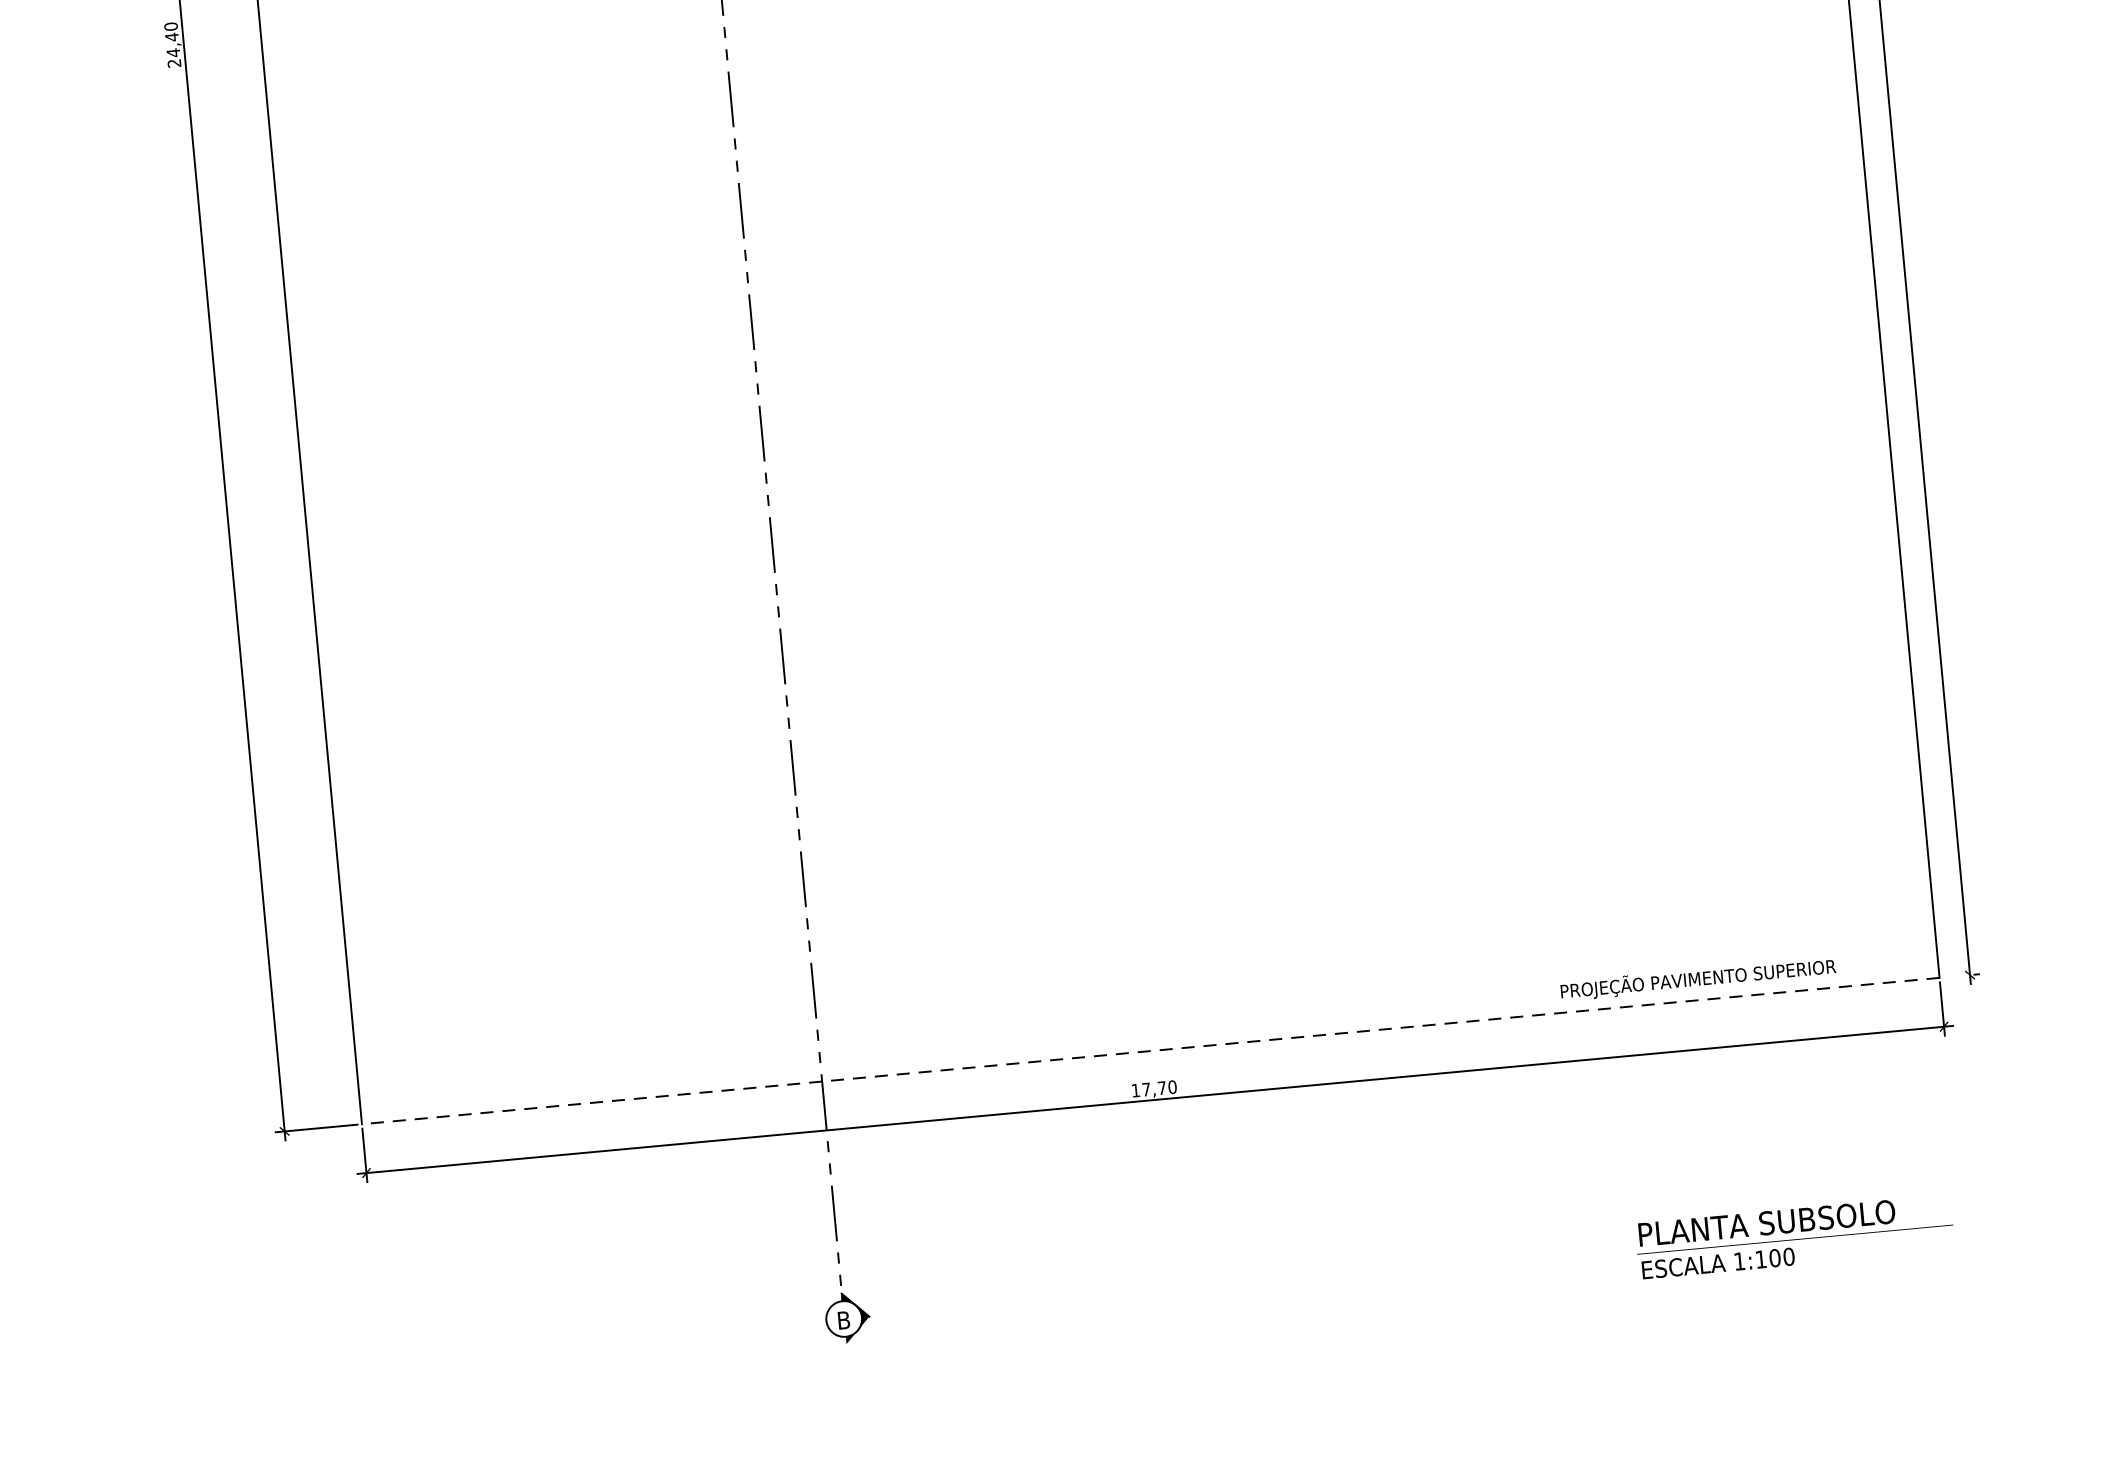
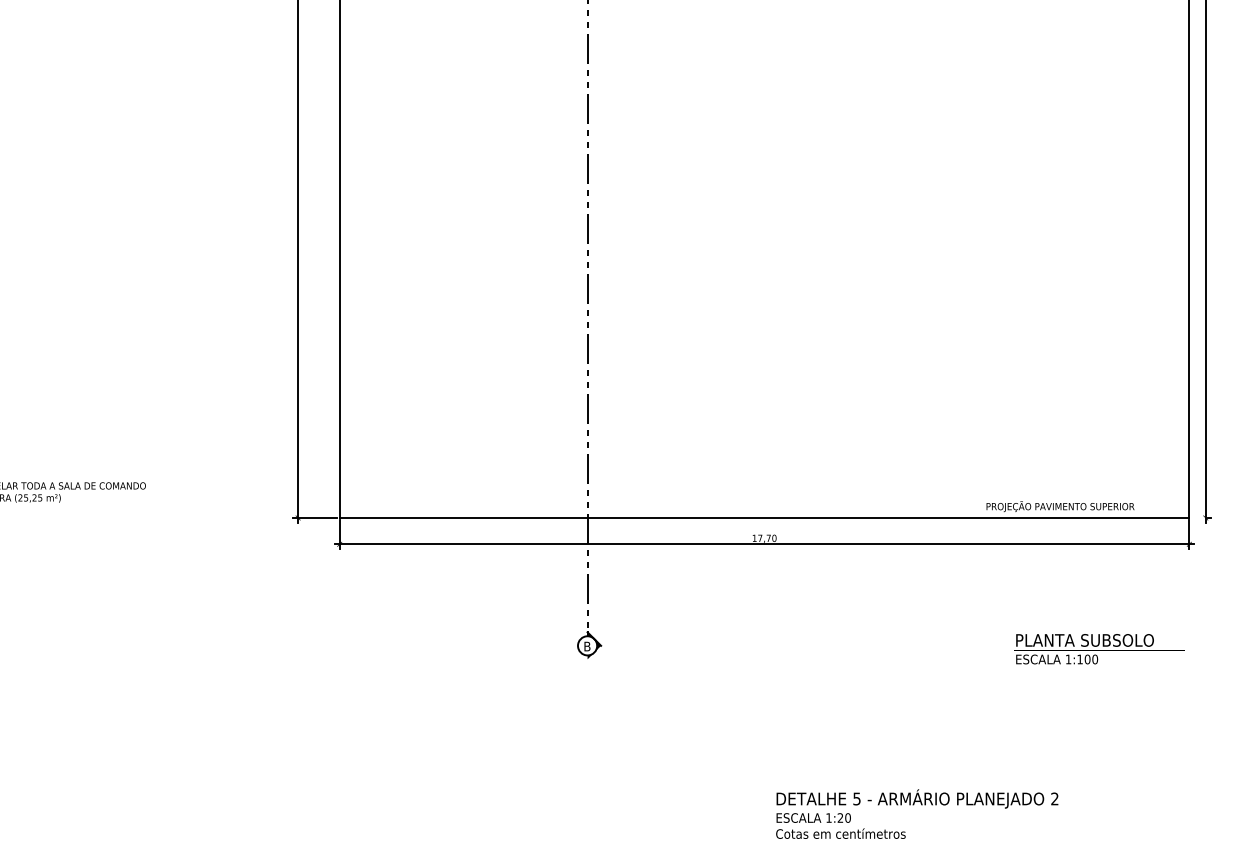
line: (1150, 1050) -> (764, 517), dashed -> solid

